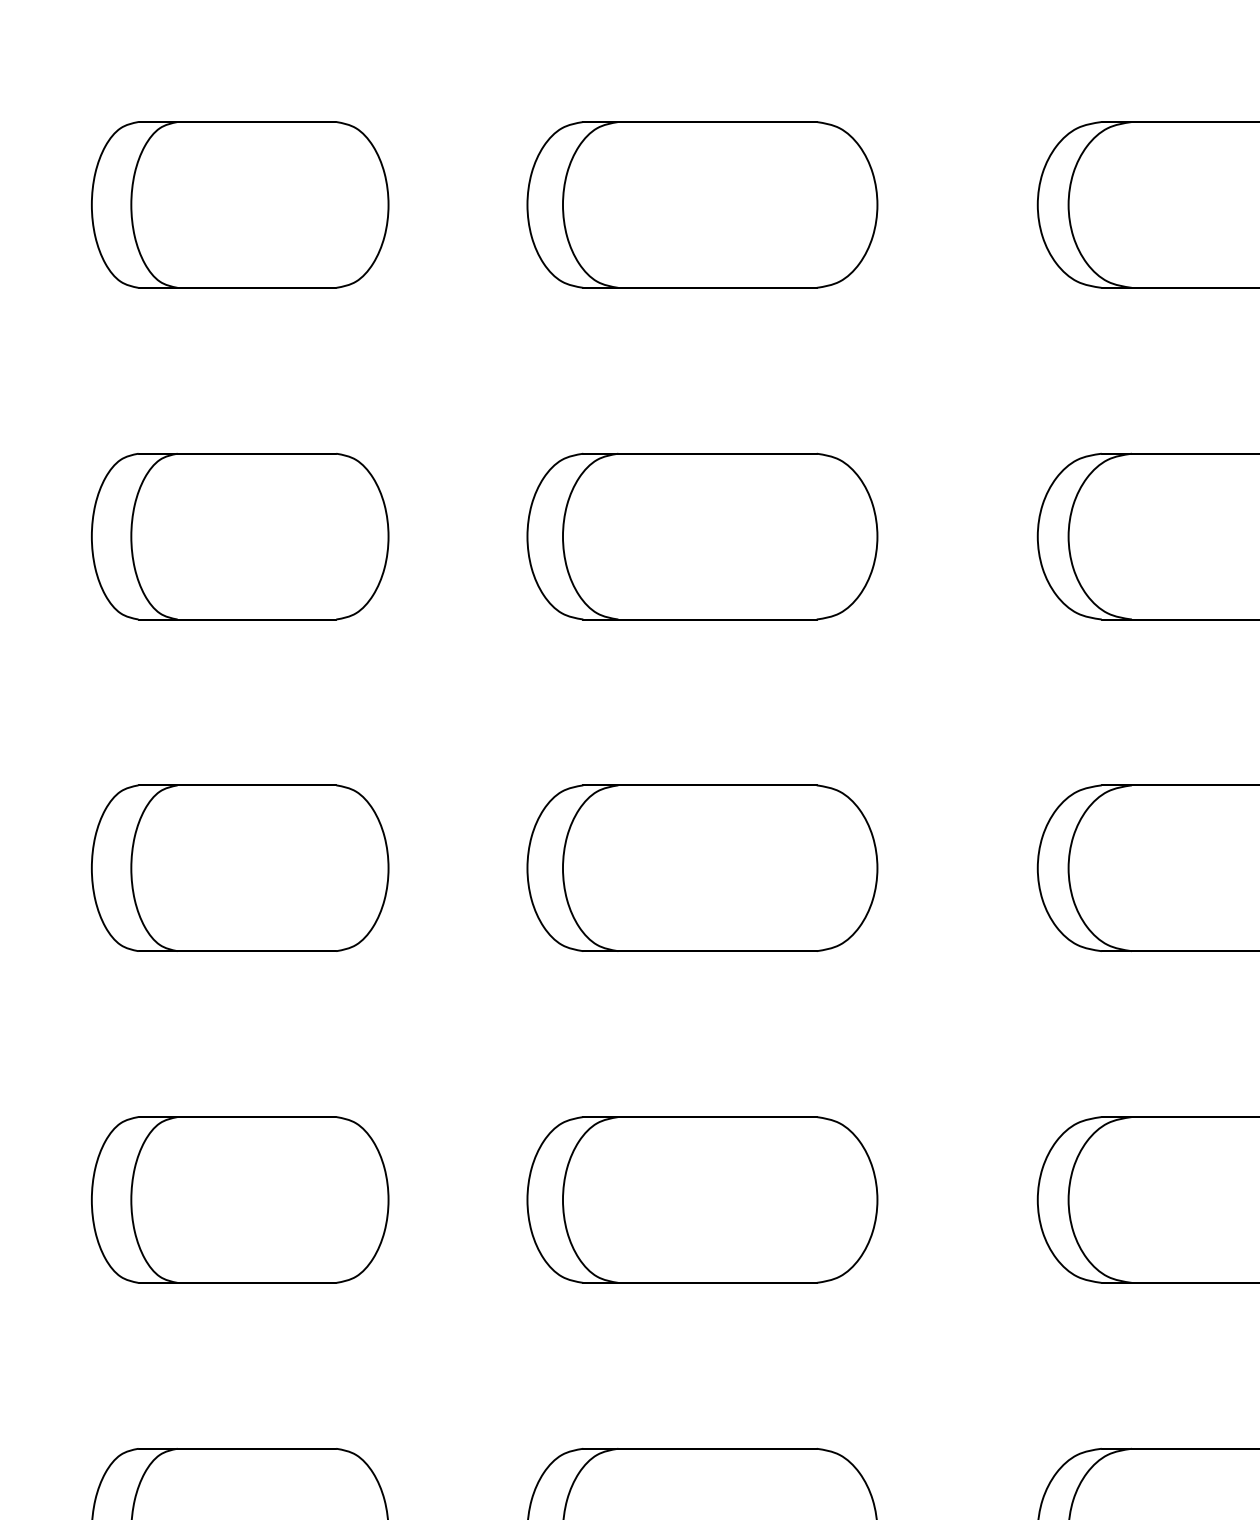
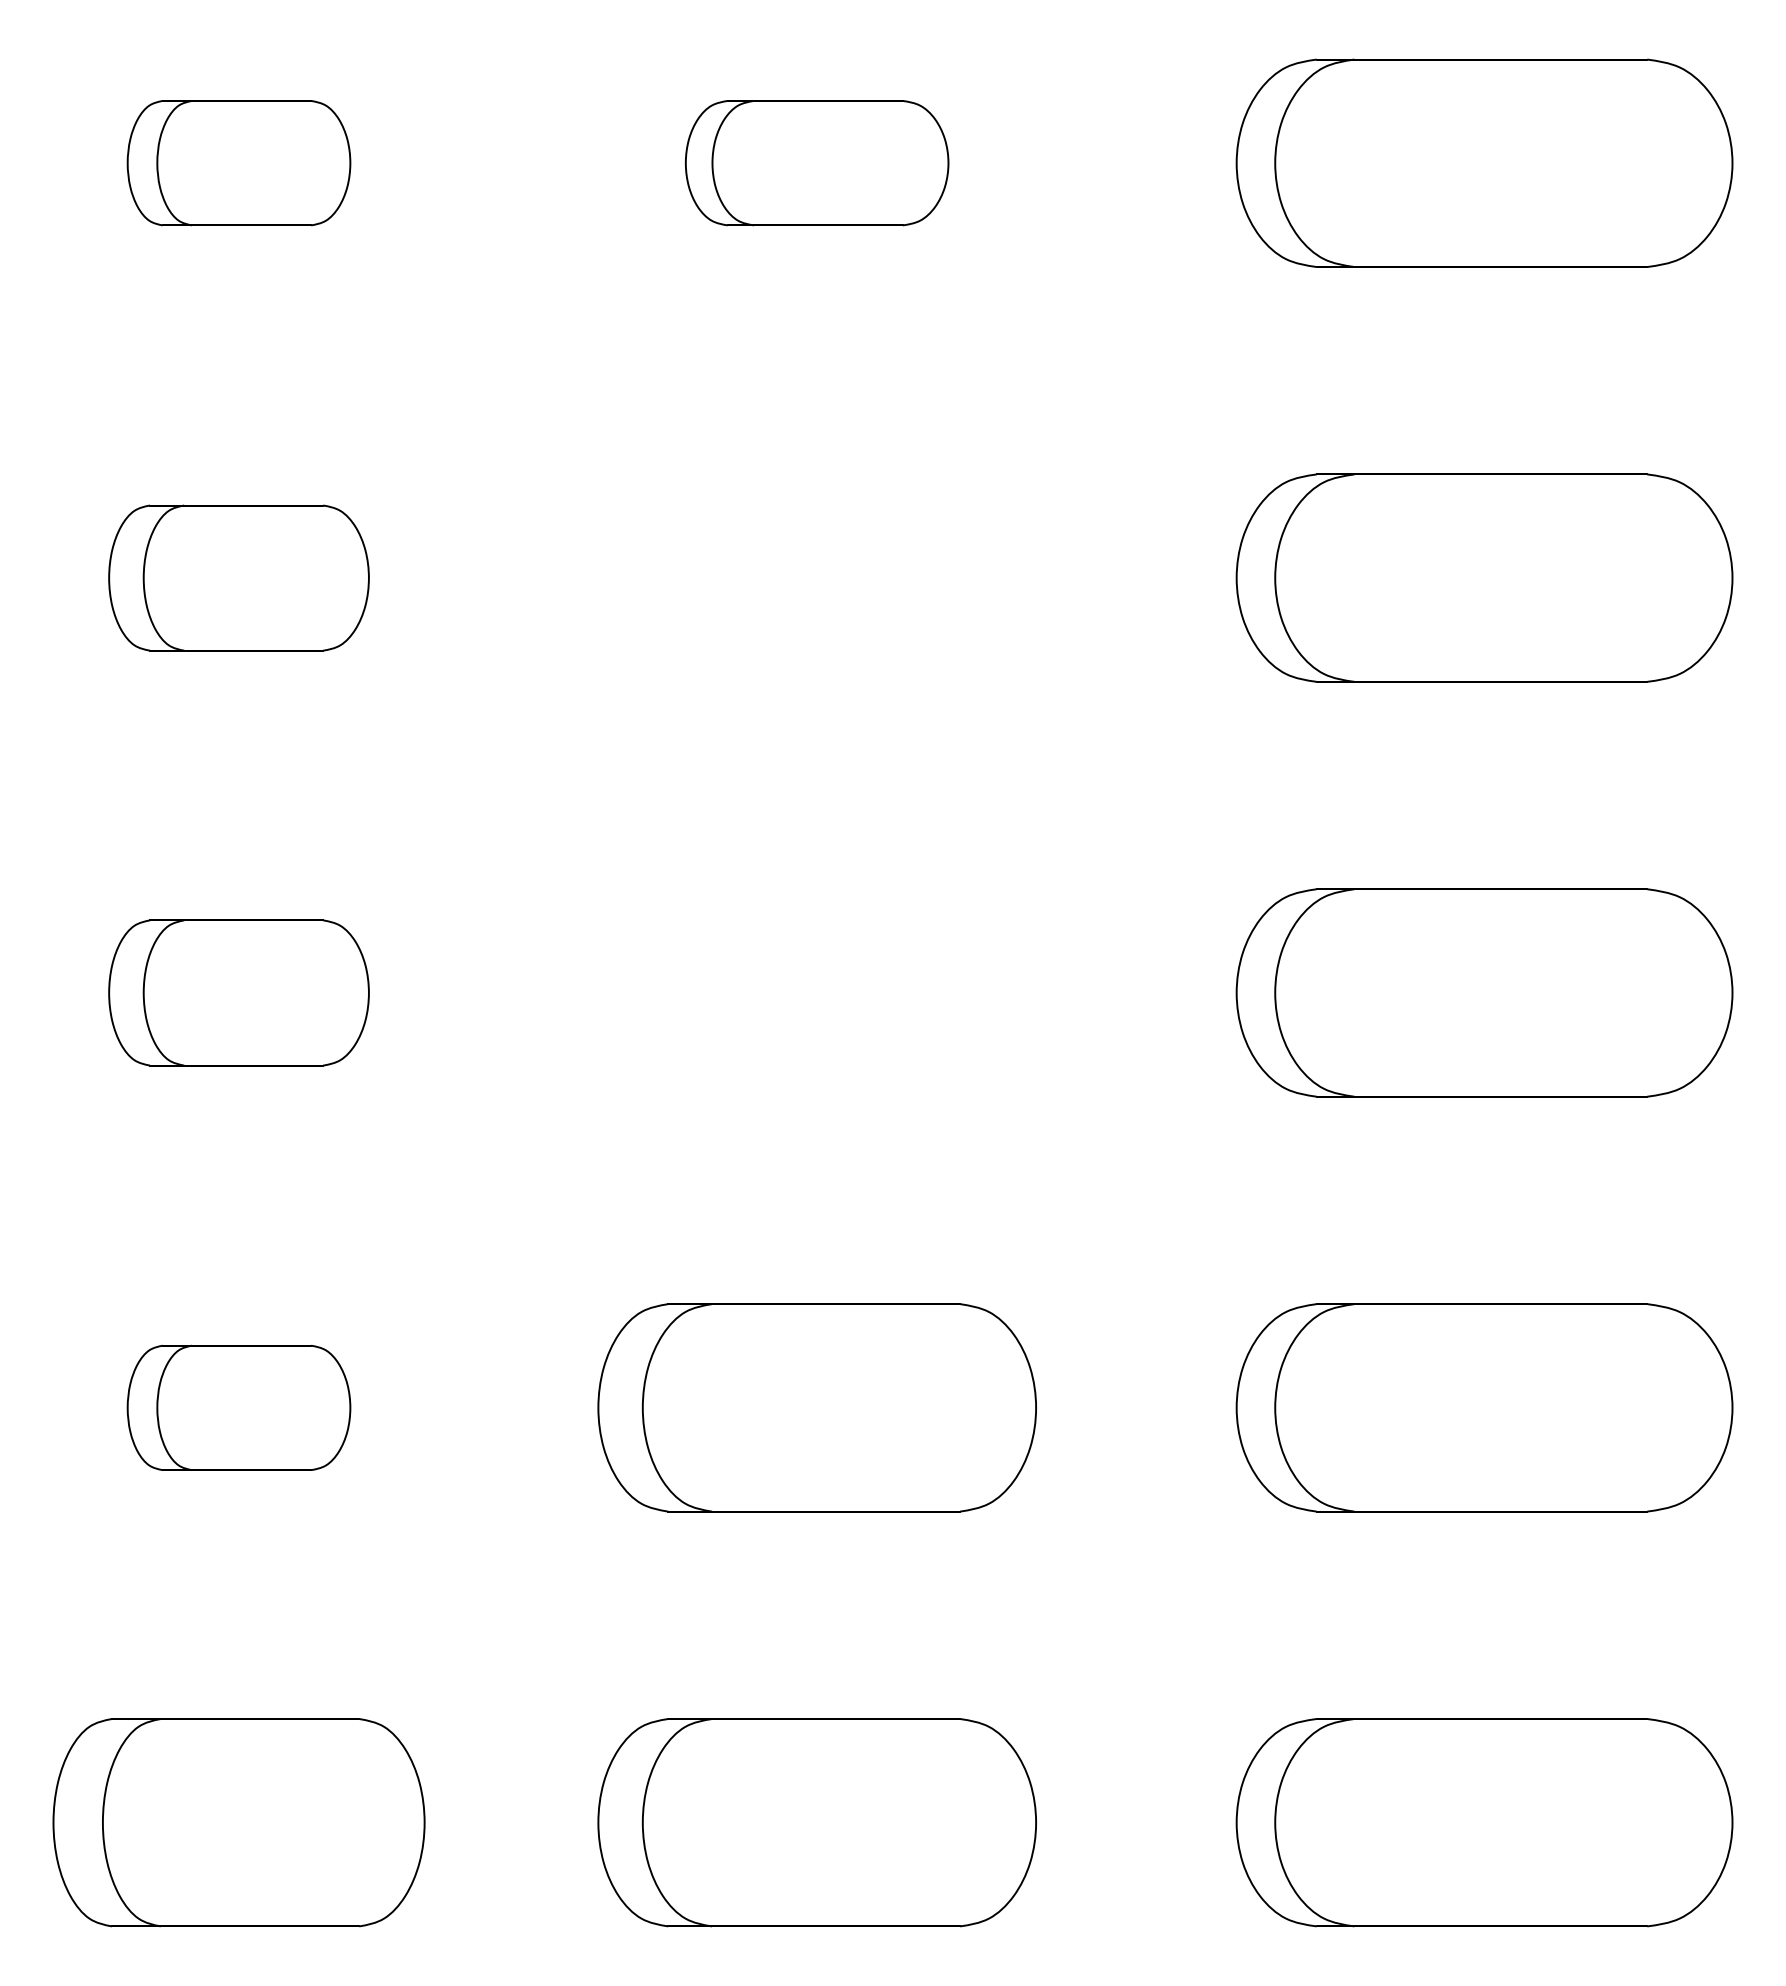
part: (239, 204) -> (238, 162), size x0.6
part: (701, 204) -> (816, 162), size x0.6
part: (239, 536) -> (238, 577), size x0.7
part: (701, 536) -> (816, 577), removed
part: (239, 867) -> (238, 992), size x0.7
part: (701, 867) -> (816, 992), removed
part: (239, 1199) -> (238, 1407), size x0.6

